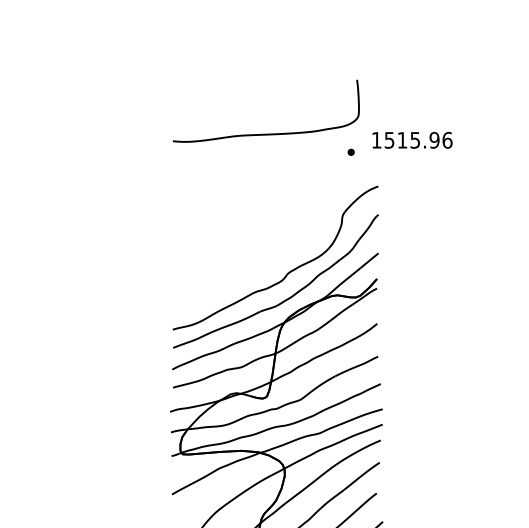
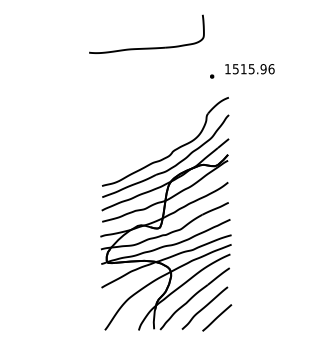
part: (265, 132) -> (146, 47), moved

